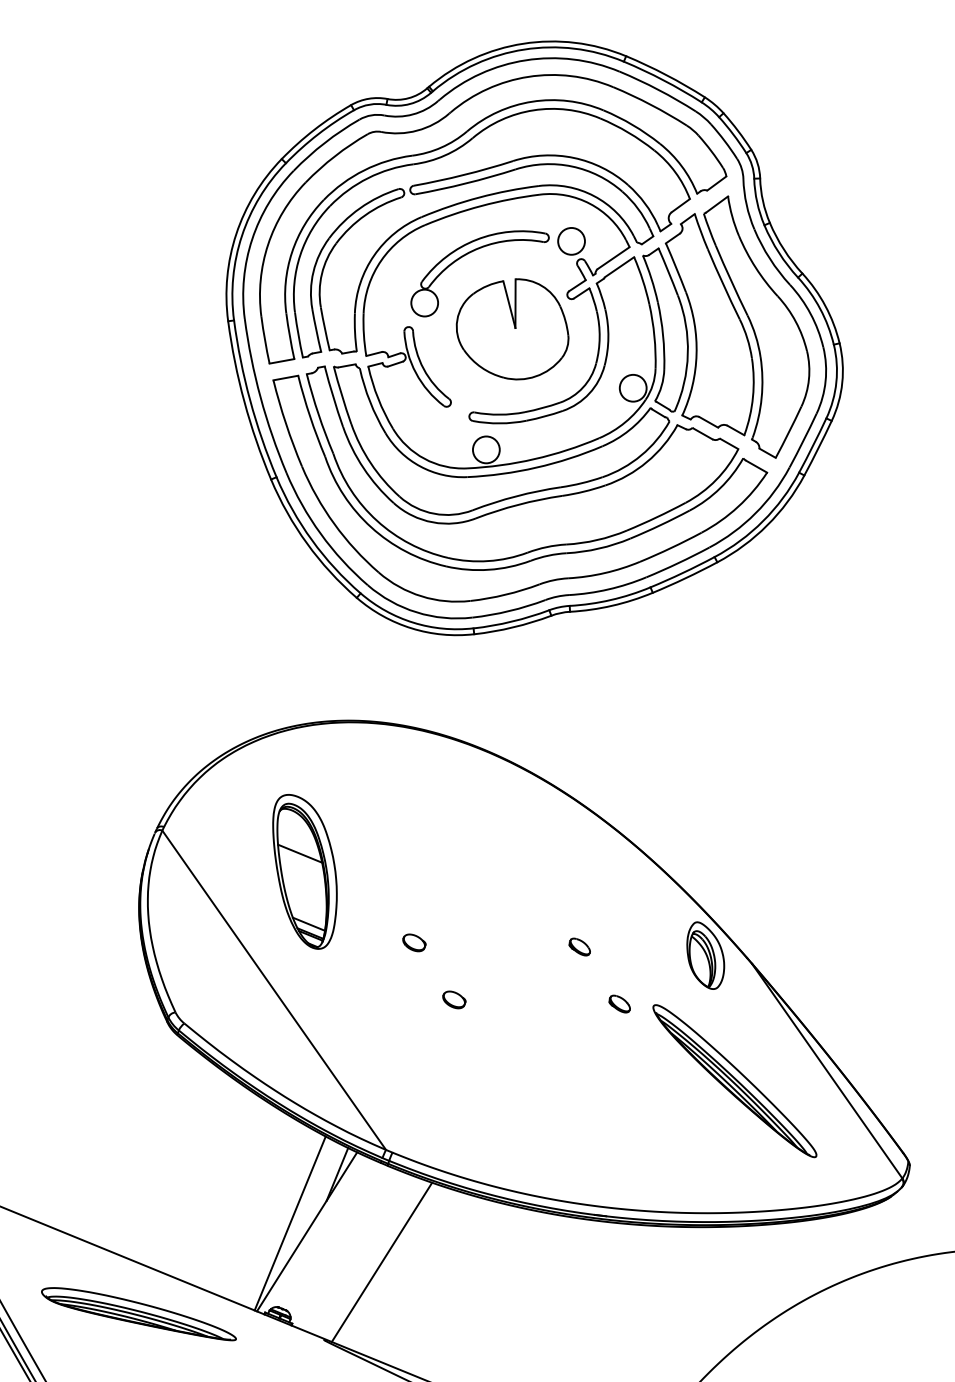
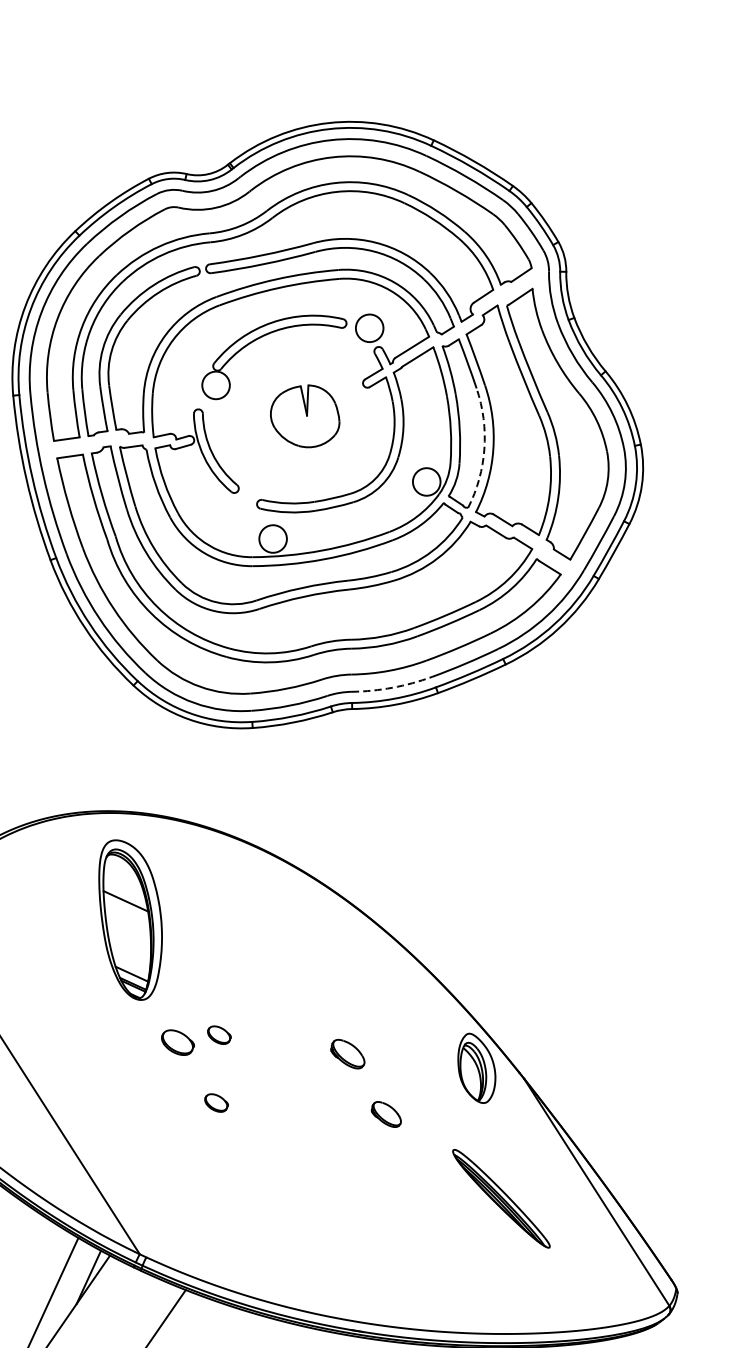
part: (512, 329) -> (305, 416), size x0.6
arc: (687, 353) -> (484, 448), solid -> dashed
arc: (608, 589) -> (392, 687), solid -> dashed
part: (304, 871) -> (129, 919), moved
part: (454, 933) -> (219, 1034), added
part: (414, 942) -> (178, 1042), size x1.4
part: (579, 946) -> (347, 1053), size x1.6
part: (619, 1003) -> (386, 1113), size x1.4
part: (734, 1081) -> (500, 1198), size x0.6

